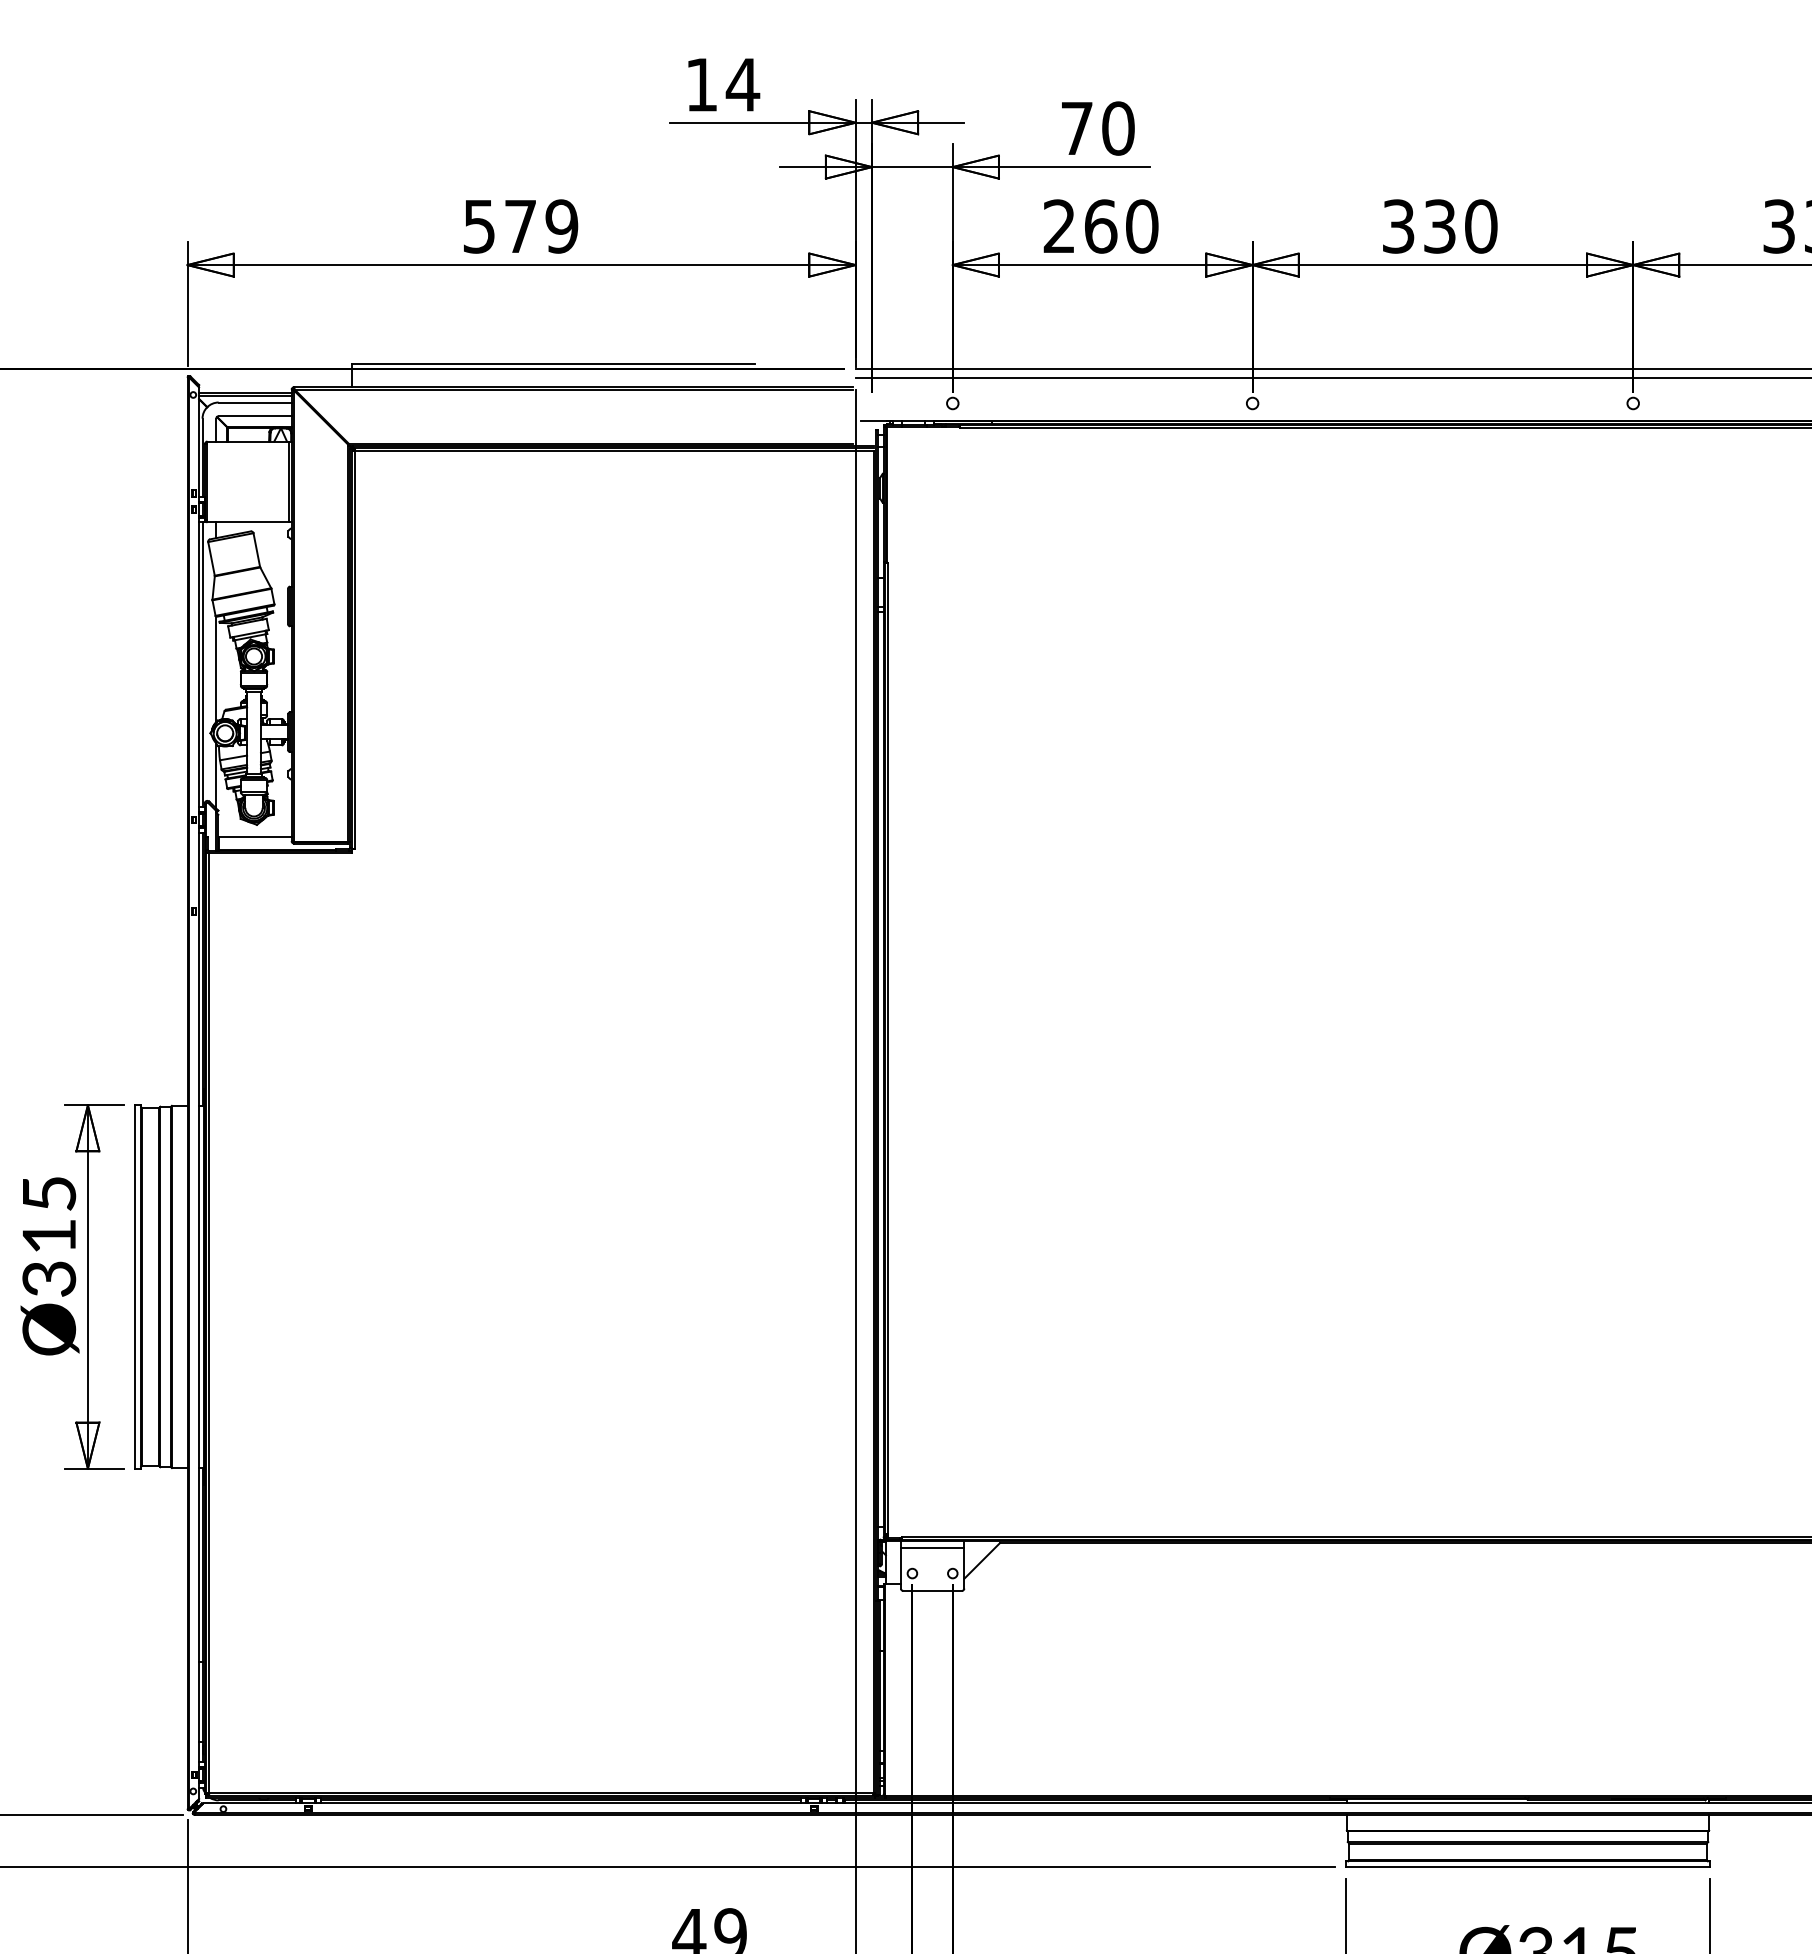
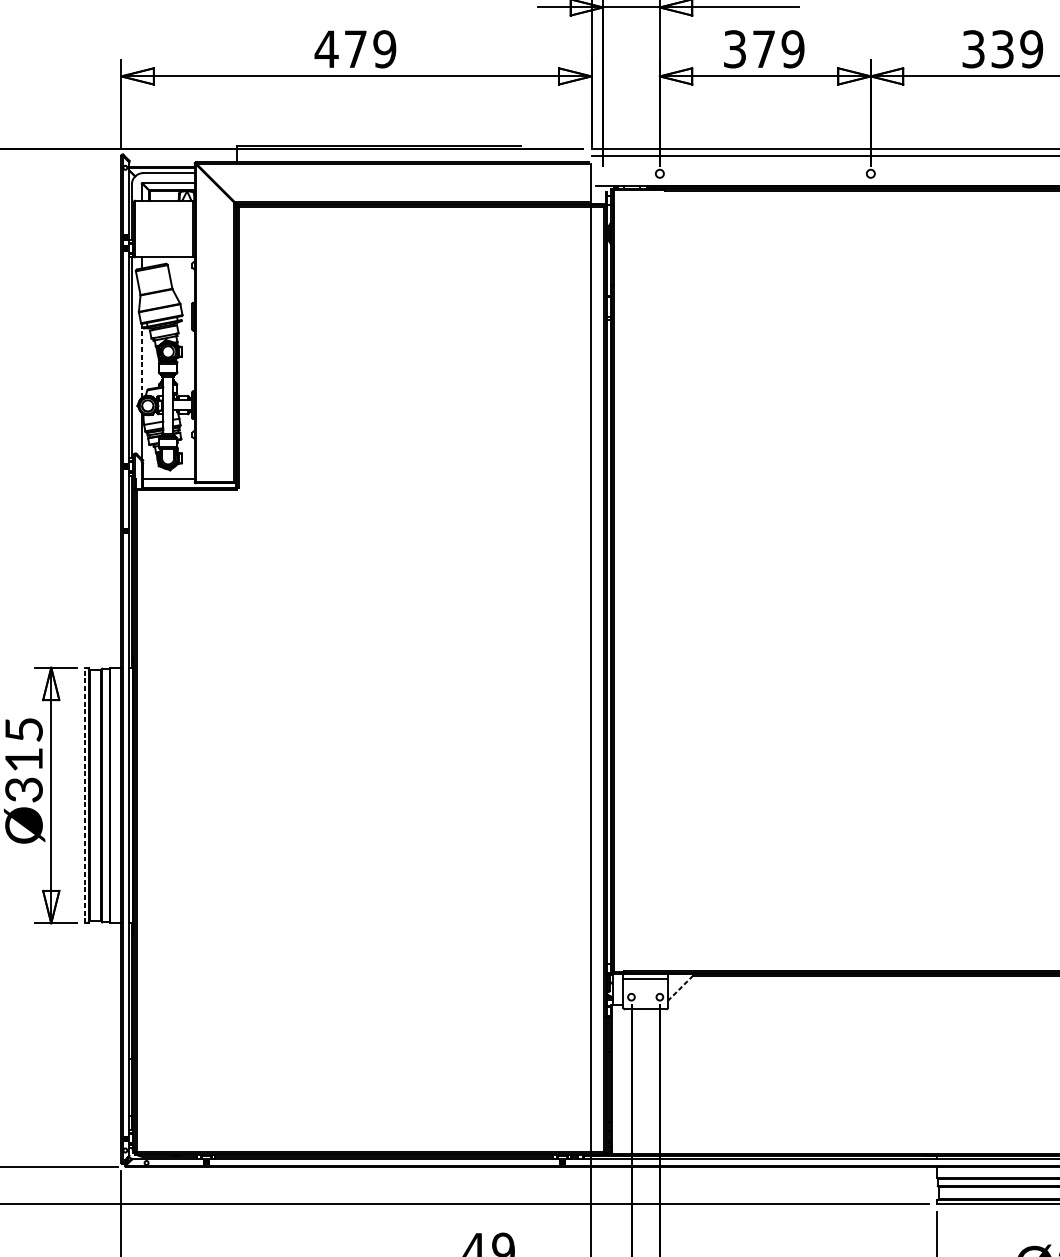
text: (479, 226) -> (326, 49), 579 -> 479
text: (1100, 226) -> (763, 49), 260 -> 379
text: (1480, 226) -> (1031, 49), 330 -> 339
line: (216, 669) -> (141, 361), solid -> dashed
line: (135, 1286) -> (84, 795), solid -> dashed
line: (981, 1561) -> (680, 988), solid -> dashed

